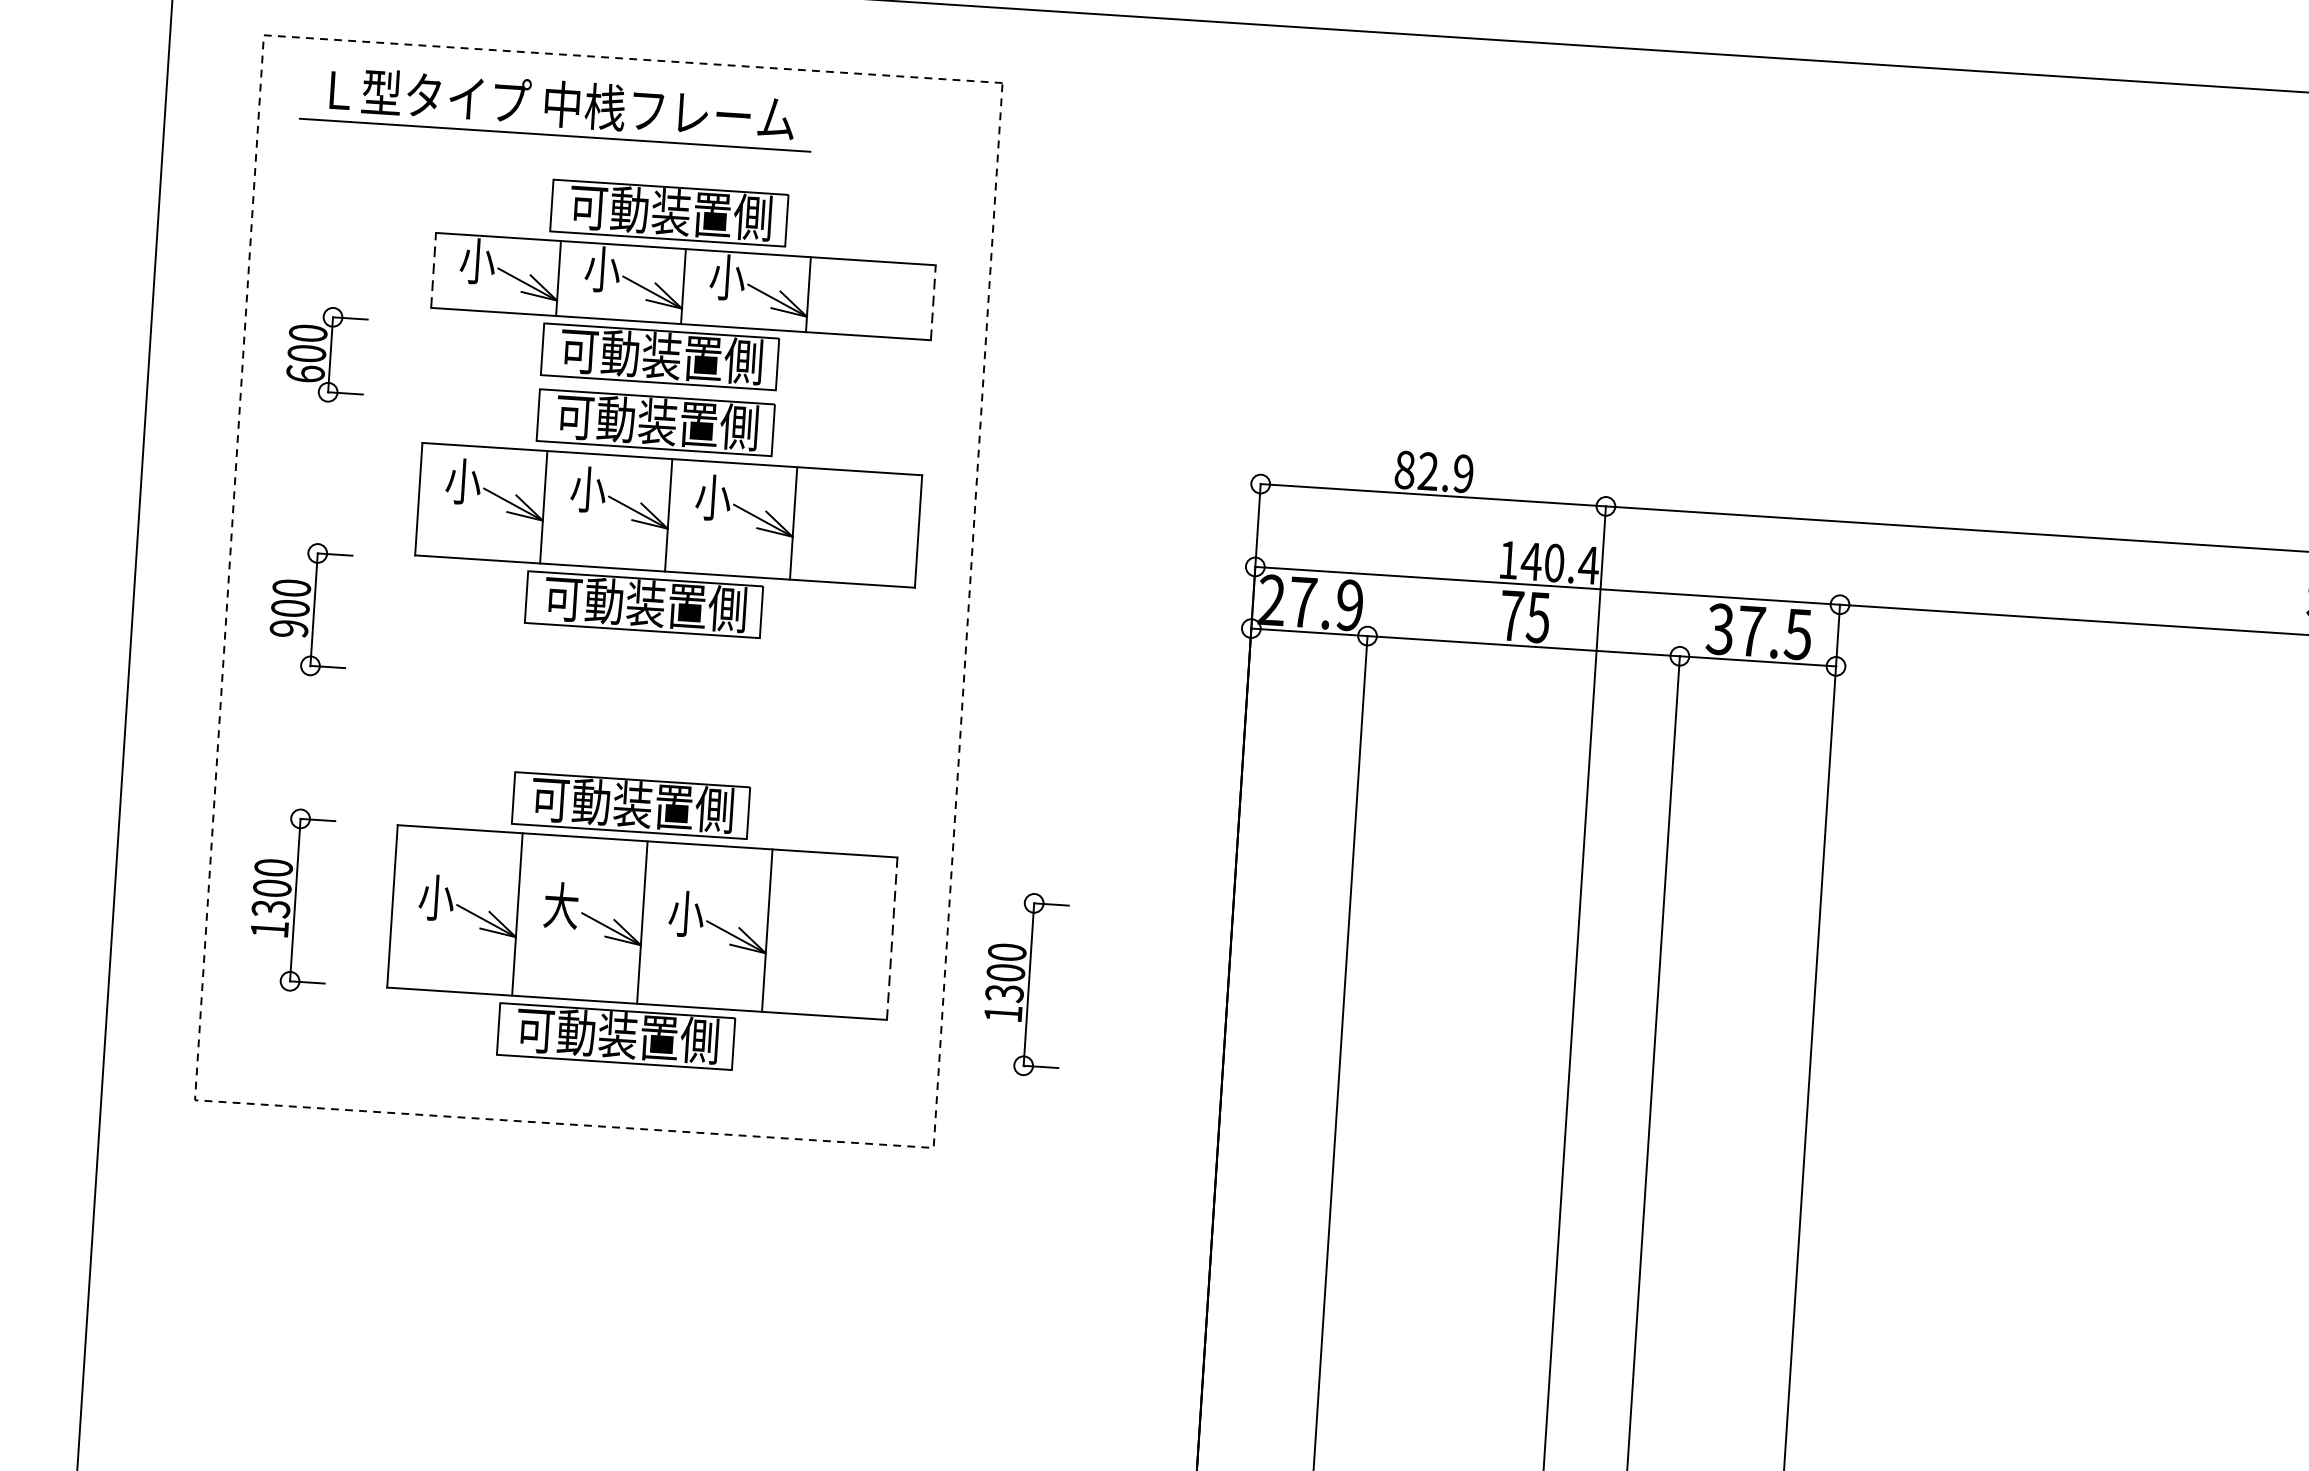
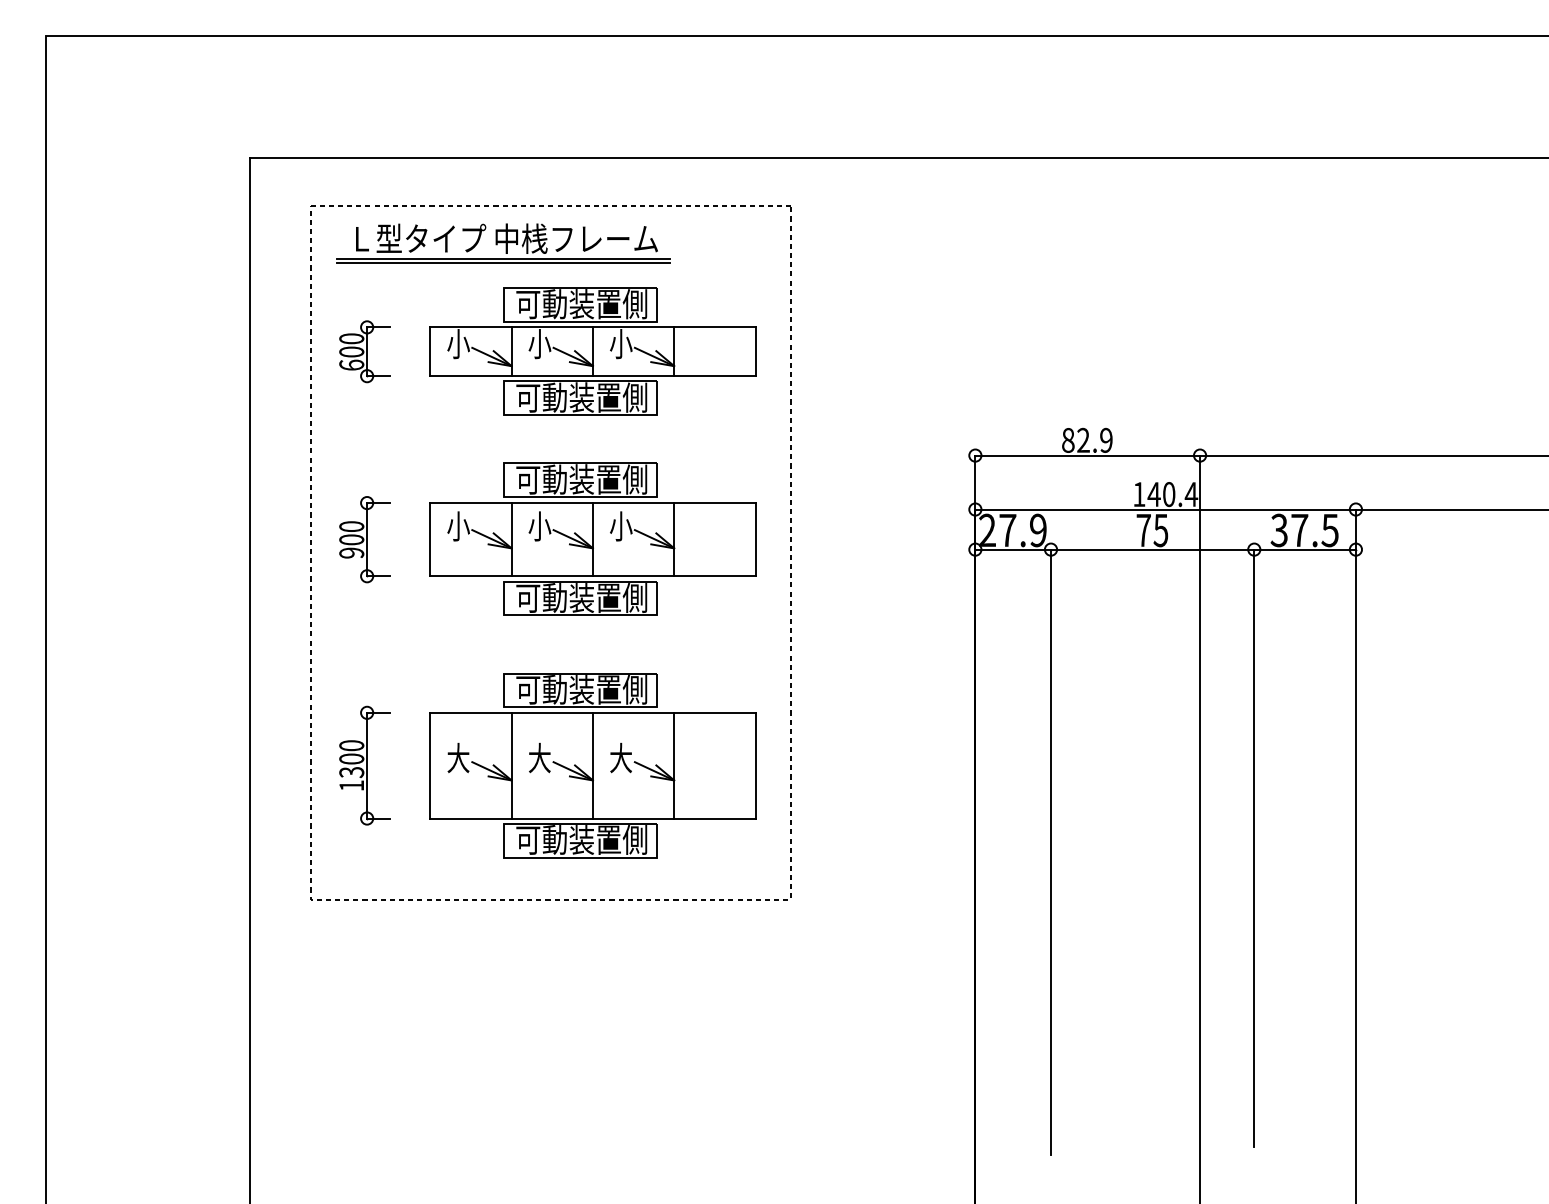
line: (554, 142) -> (503, 263), added
line: (433, 269) -> (430, 351), dashed -> solid
line: (933, 302) -> (755, 351), dashed -> solid
part: (326, 354) -> (364, 351), moved
part: (668, 513) -> (592, 538), moved
part: (310, 609) -> (364, 539), moved
text: (436, 896) -> (458, 757), 小 -> 大
text: (686, 912) -> (621, 757), 小 -> 大
line: (892, 938) -> (755, 765), dashed -> solid
part: (1024, 984) -> (843, 789), removed

